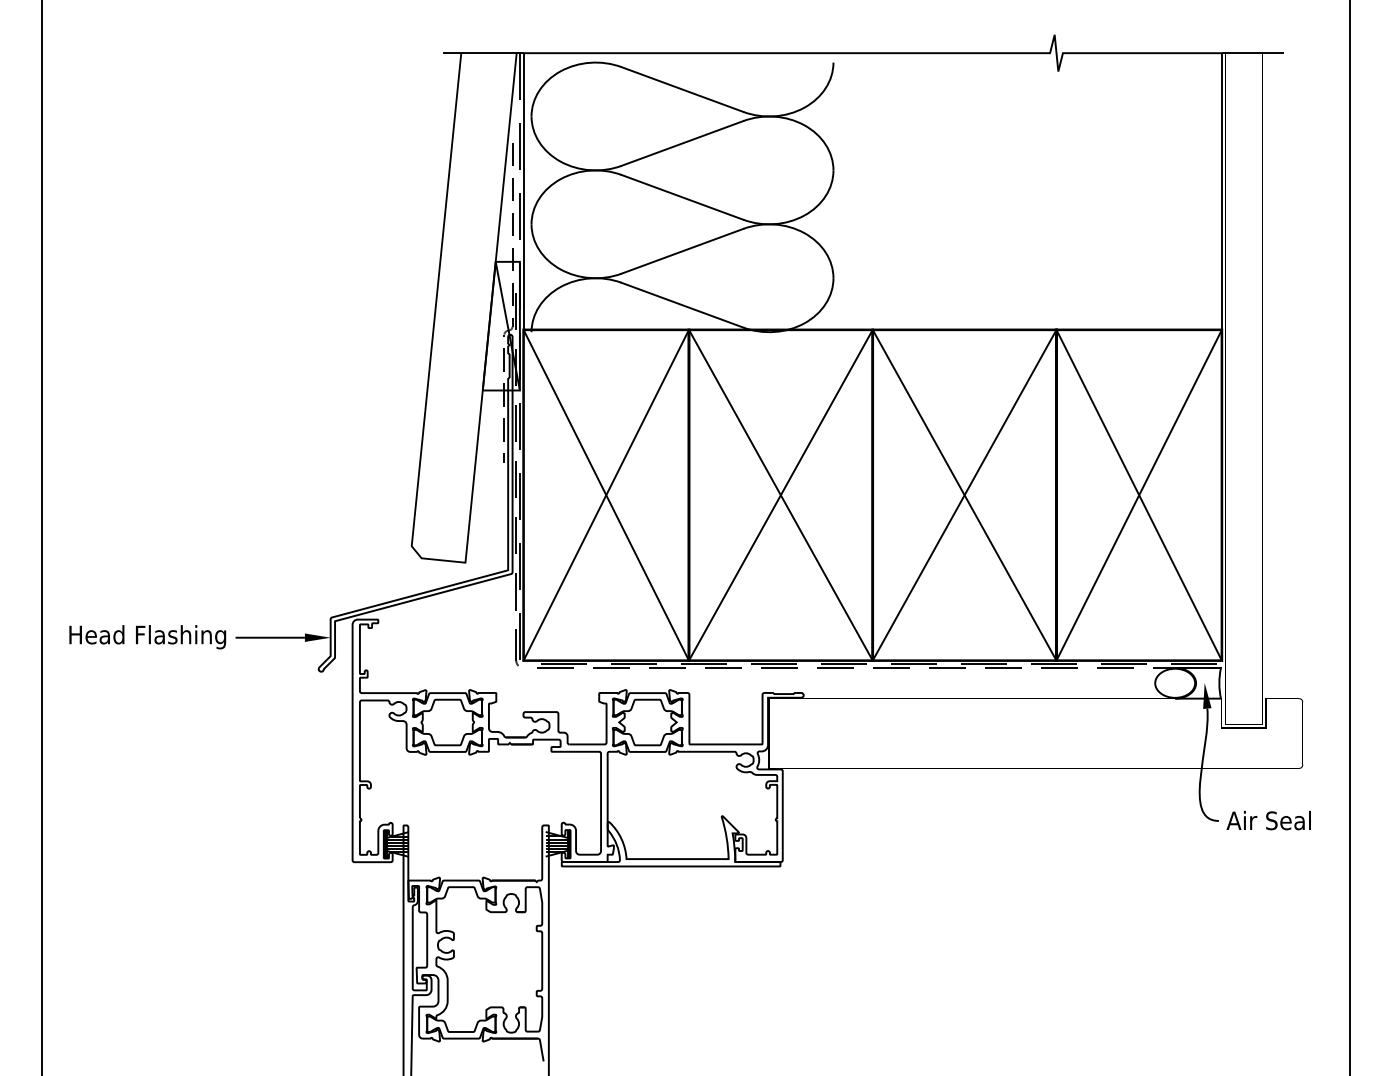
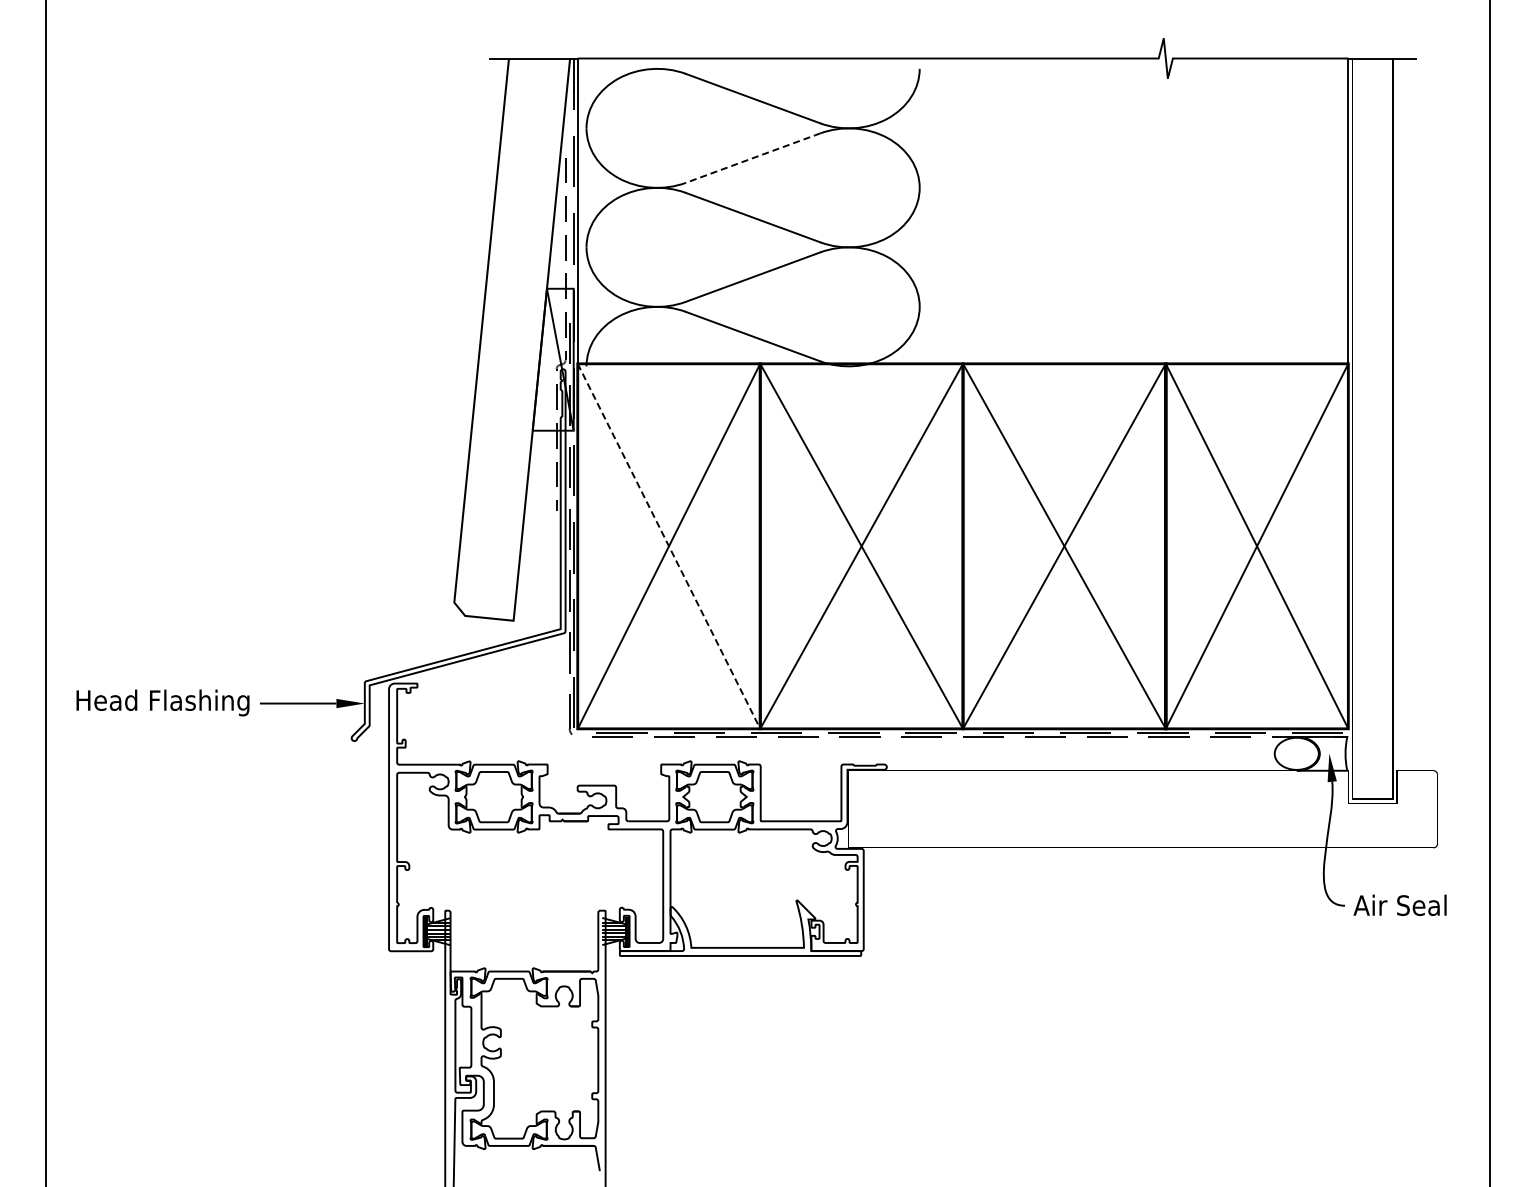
line: (682, 143) -> (753, 158), solid -> dashed
line: (606, 495) -> (669, 546), solid -> dashed

